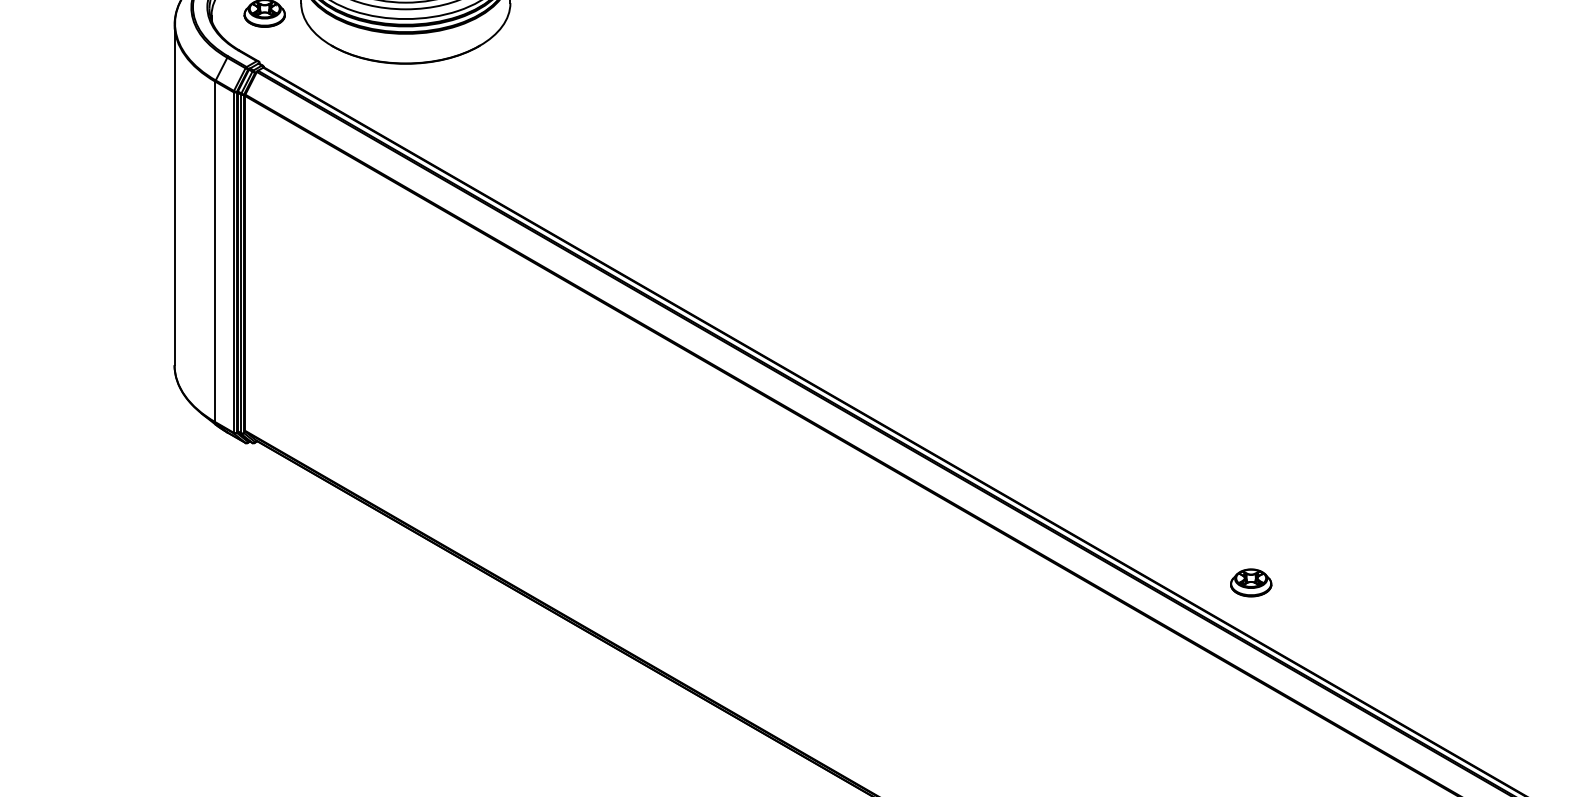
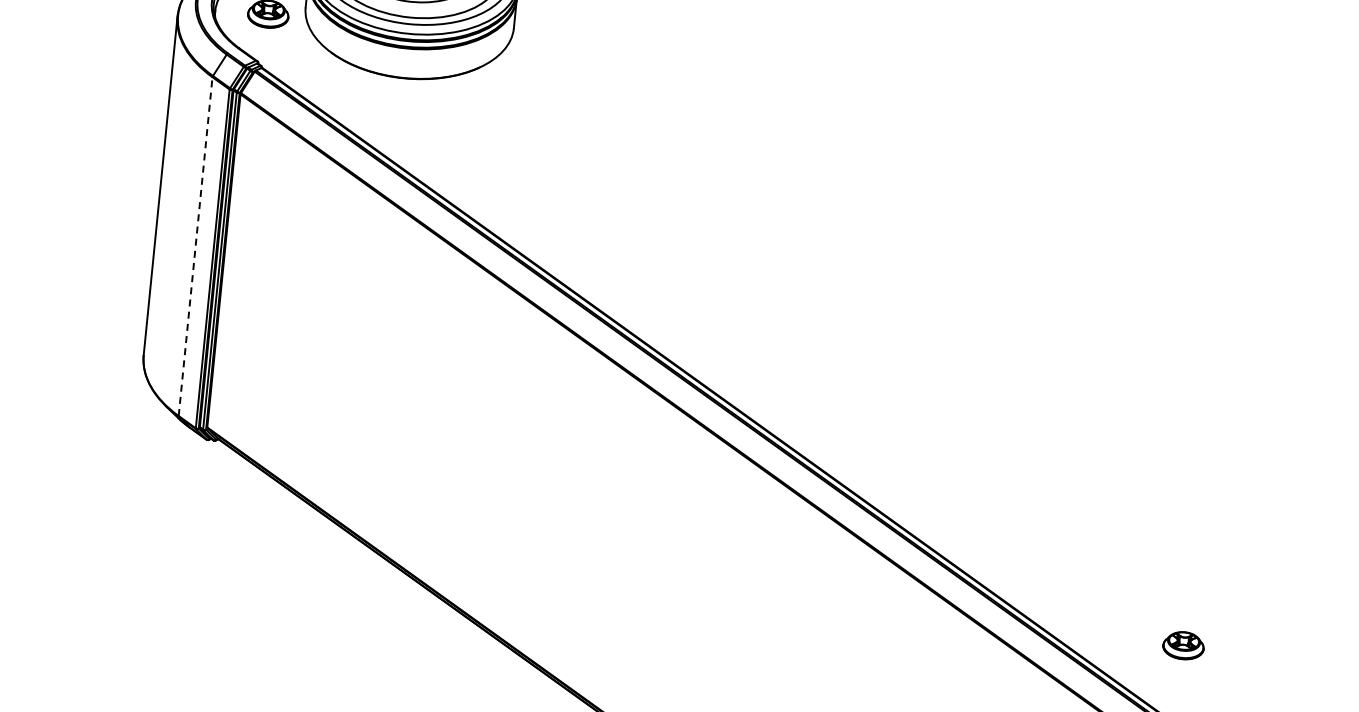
line: (215, 251) -> (195, 246), solid -> dashed
part: (1251, 582) -> (1183, 645), moved

